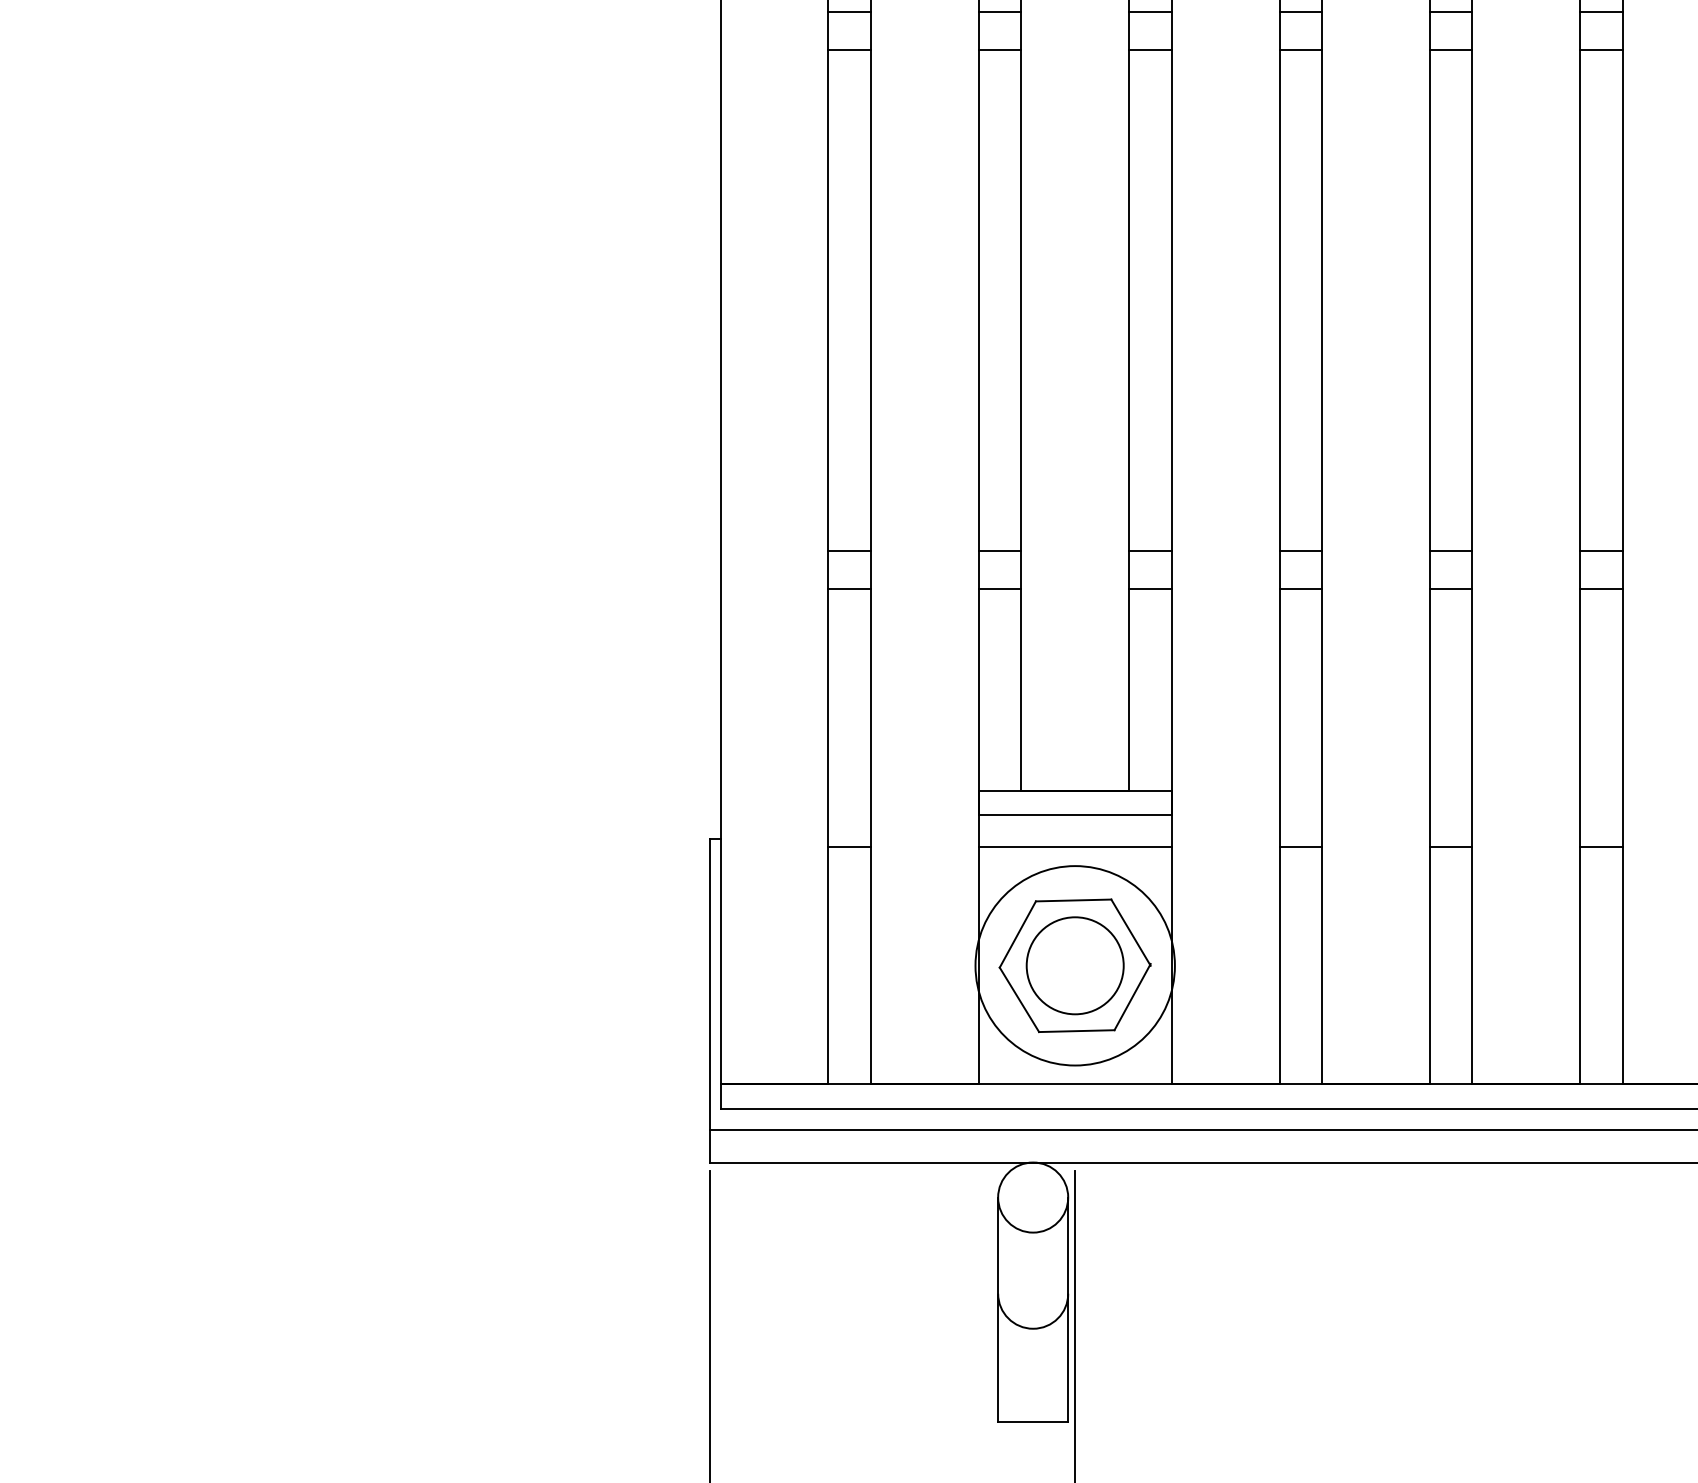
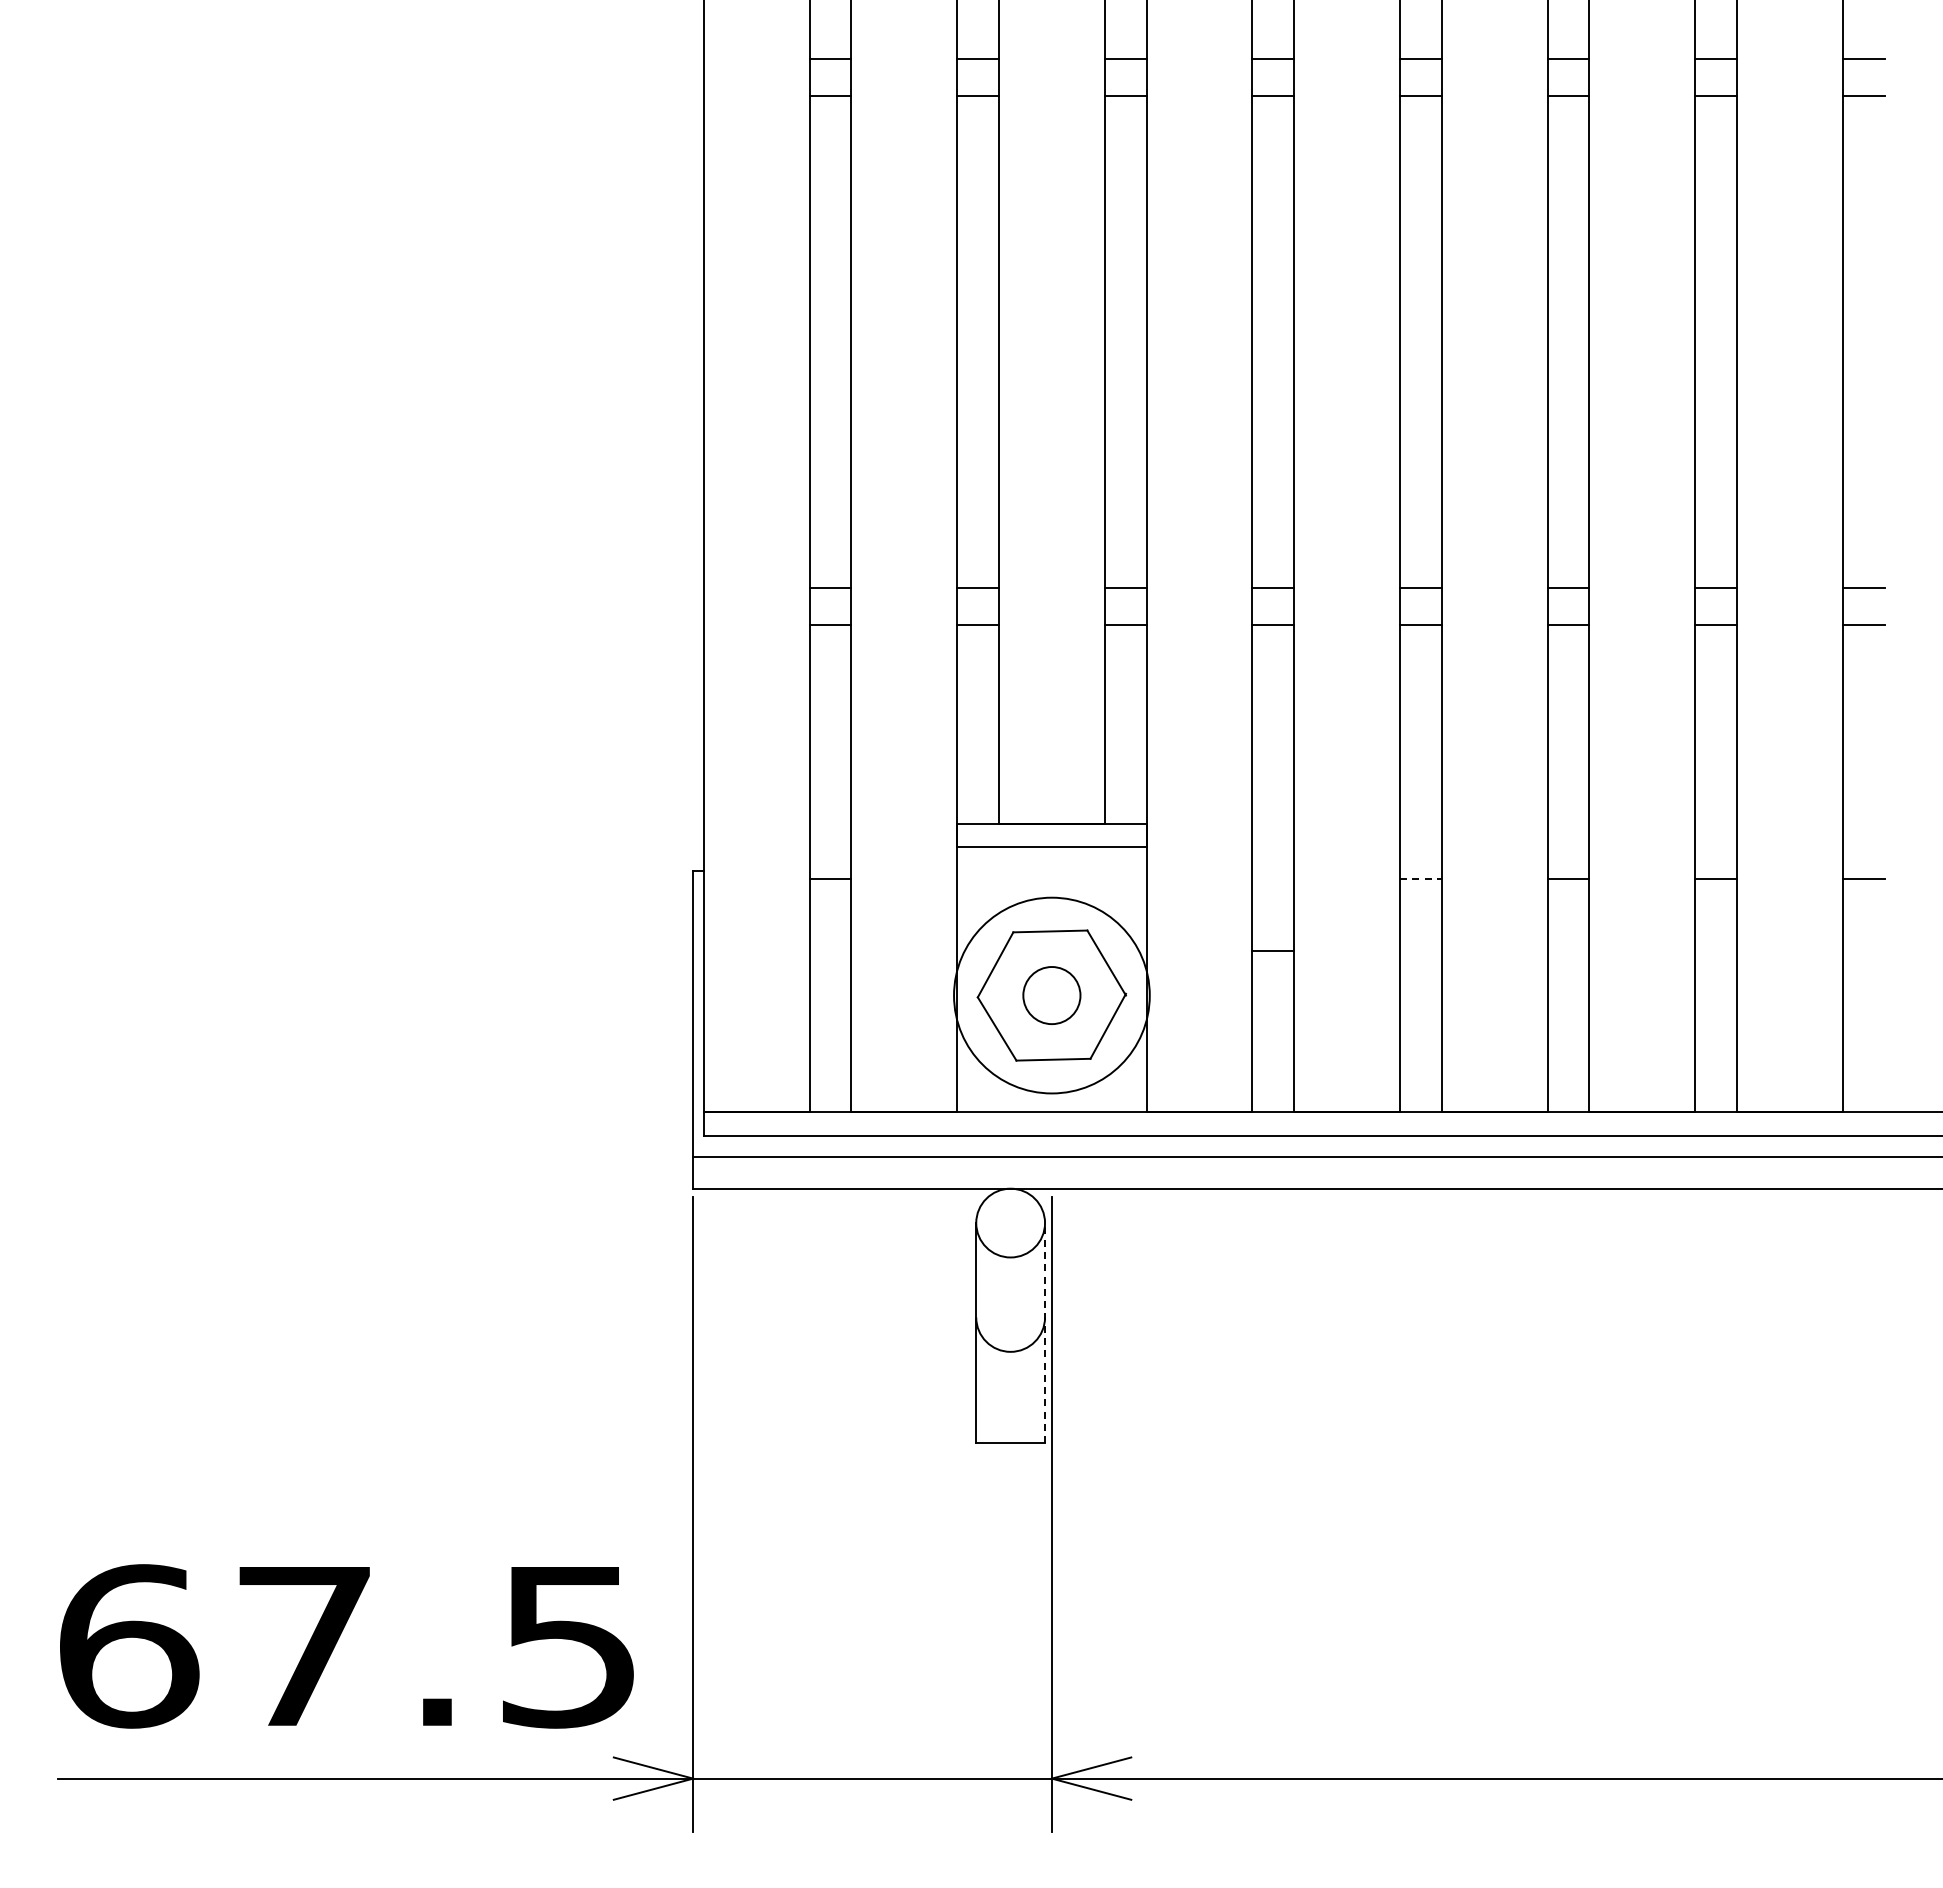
line: (1074, 847) -> (1051, 879), removed
line: (1300, 847) -> (1273, 951), moved
line: (1450, 847) -> (1420, 879), solid -> dashed
circle: (1074, 965) -> (1051, 995), size x0.6
line: (1068, 1309) -> (1045, 1332), solid -> dashed

